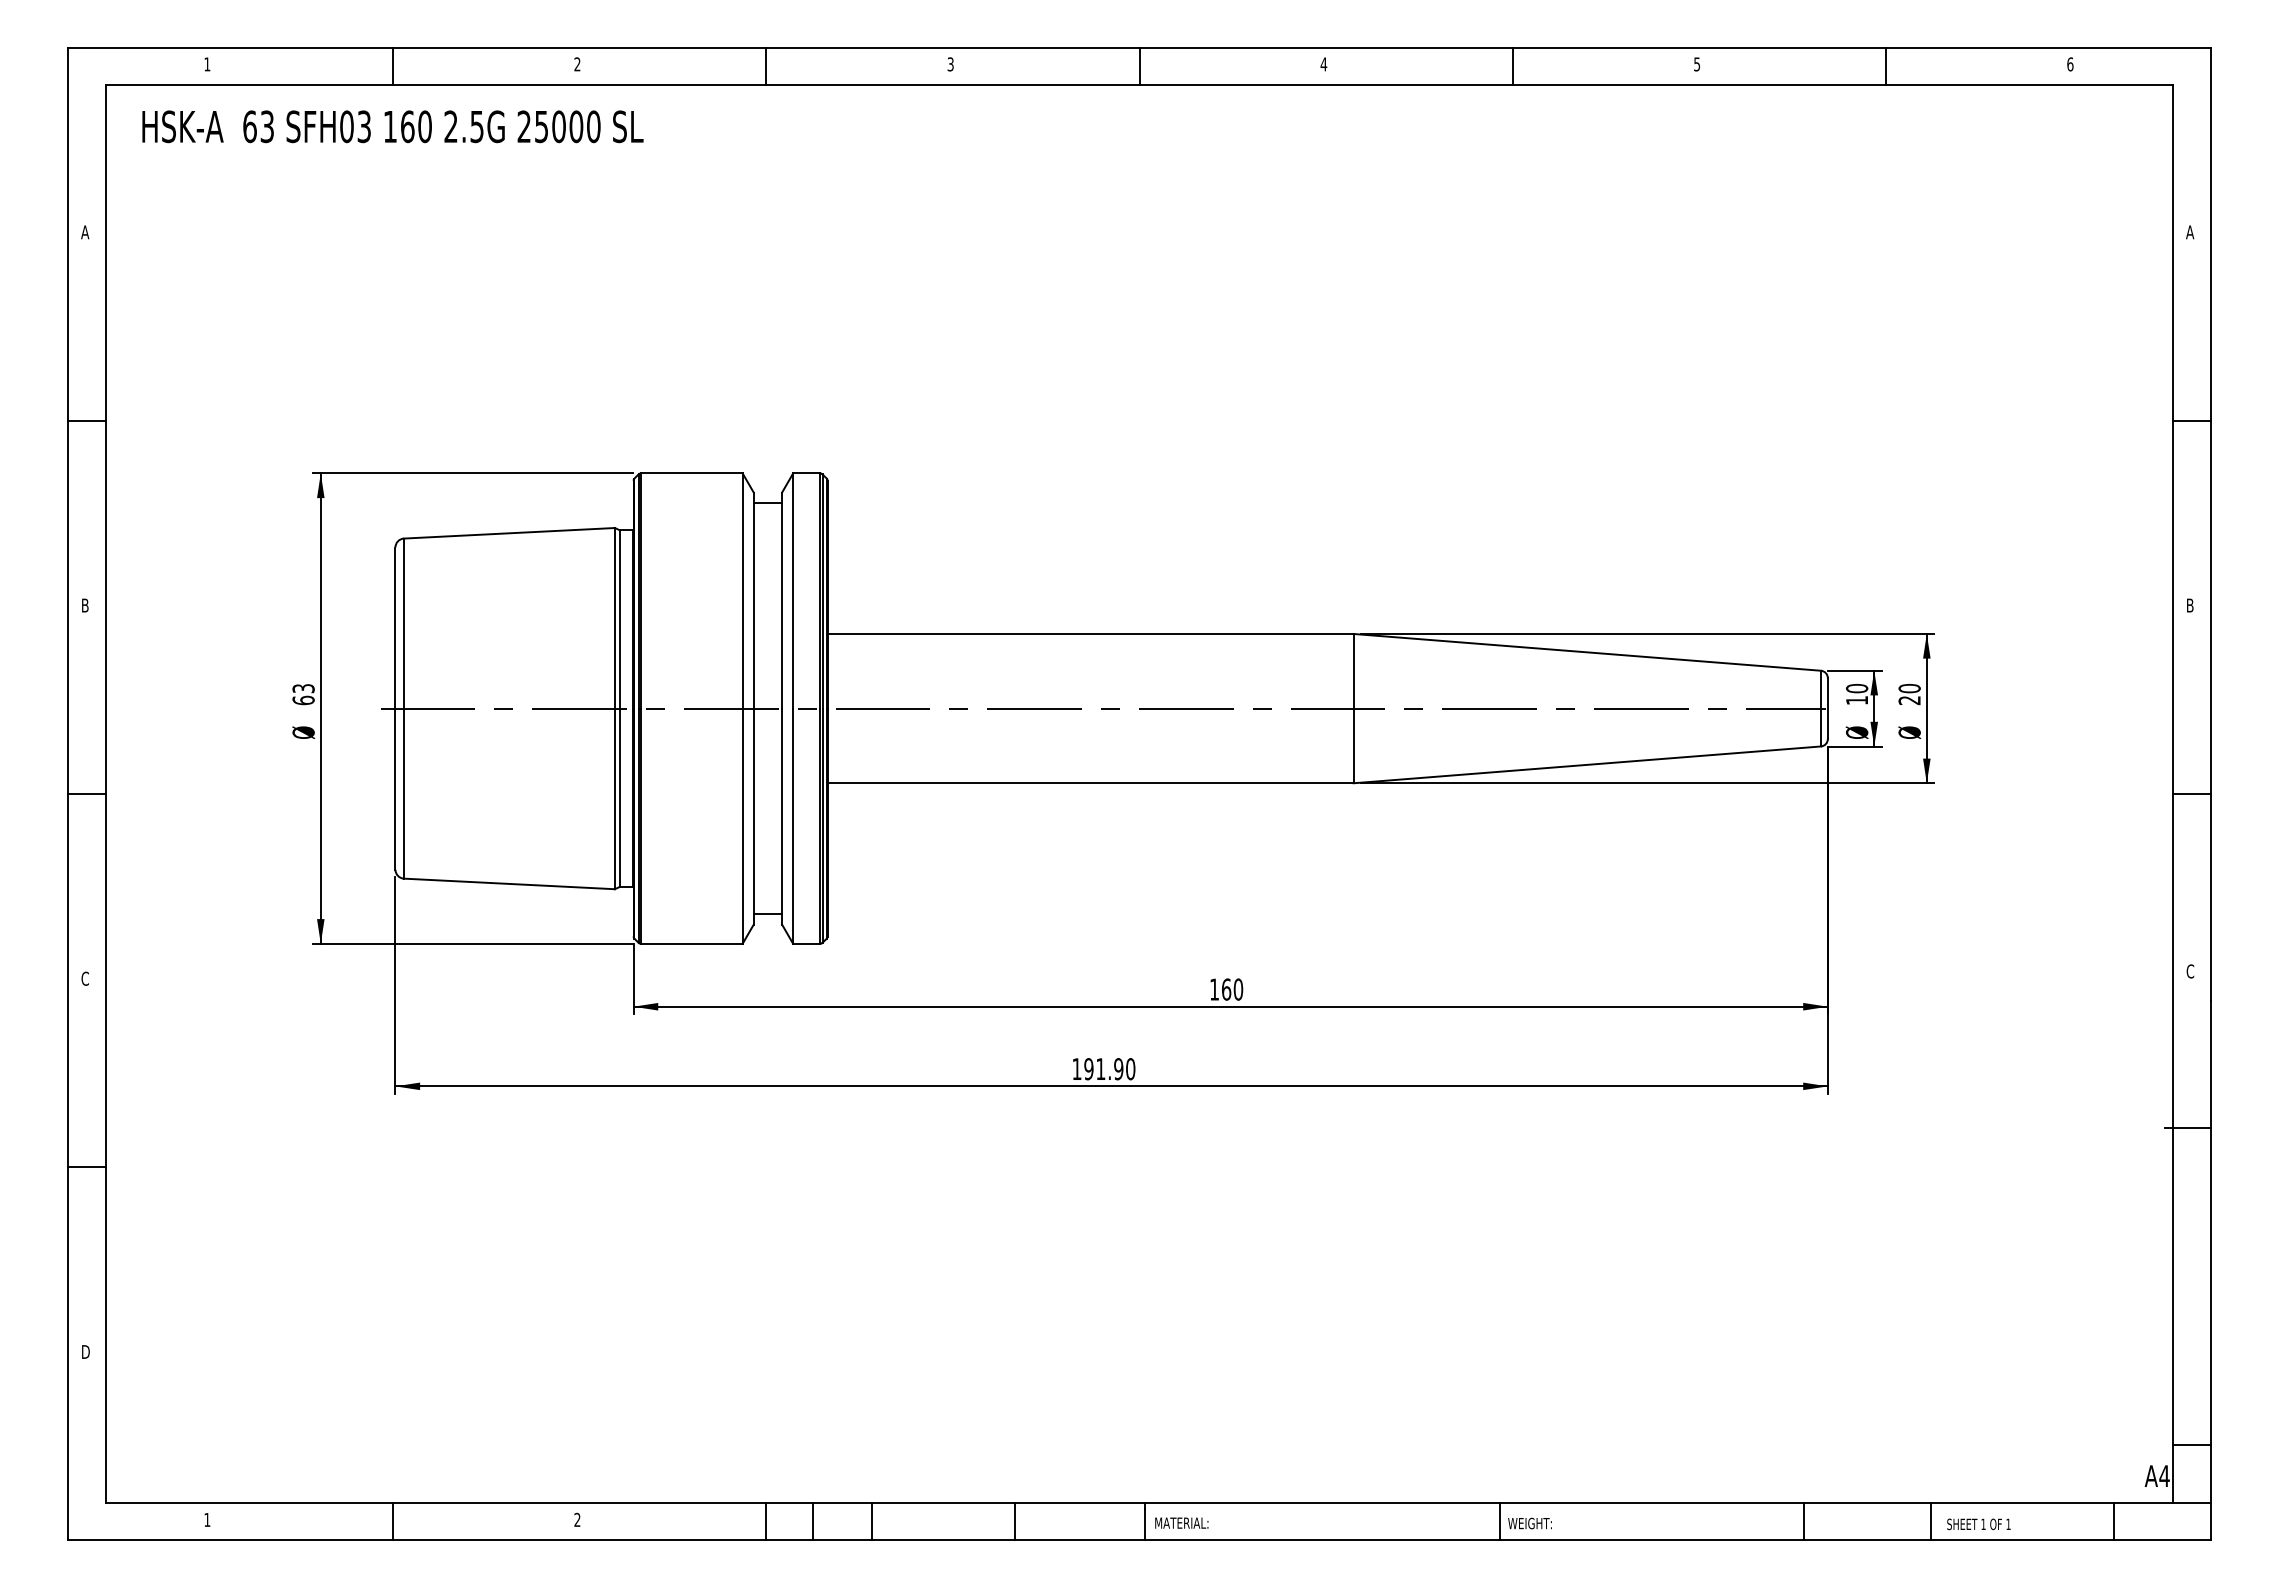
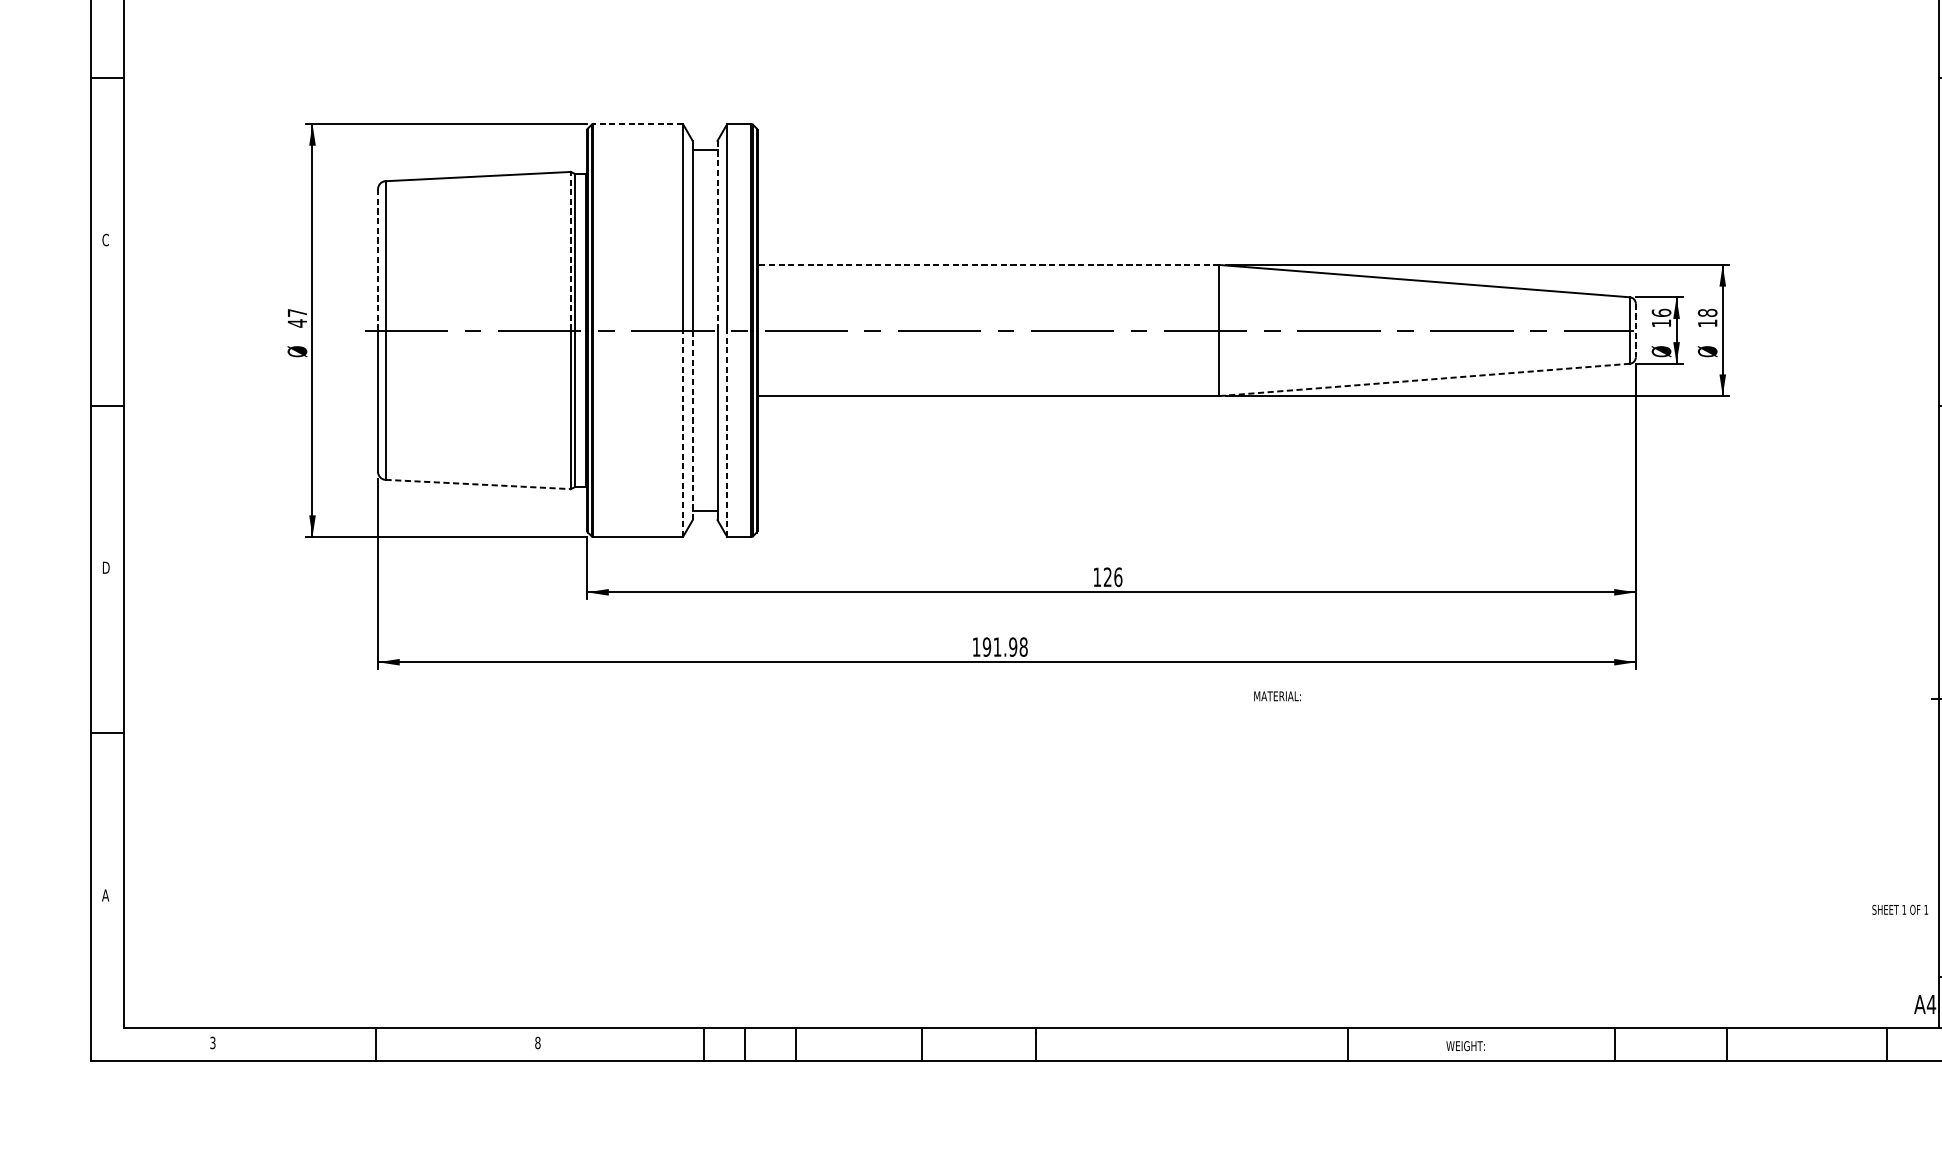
line: (691, 473) -> (638, 124), solid -> dashed
line: (782, 600) -> (717, 235), solid -> dashed
text: (84, 605) -> (105, 239), B -> C
line: (614, 617) -> (570, 250), solid -> dashed
line: (395, 628) -> (378, 260), solid -> dashed
line: (1090, 633) -> (988, 264), solid -> dashed
text: (1857, 688) -> (1661, 312), 10 -> 16
text: (303, 694) -> (297, 318), 63 -> 47
text: (1909, 694) -> (1707, 318), 20 -> 18
line: (1827, 709) -> (1635, 331), solid -> dashed
line: (1587, 764) -> (1424, 379), solid -> dashed
line: (753, 816) -> (692, 425), solid -> dashed
line: (742, 826) -> (682, 434), solid -> dashed
line: (793, 826) -> (727, 434), solid -> dashed
line: (509, 883) -> (478, 484), solid -> dashed
text: (85, 978) -> (105, 567), C -> D
text: (1232, 989) -> (1113, 577), 160 -> 126
text: (1130, 1069) -> (1023, 647), 191.90 -> 191.98
text: (85, 1351) -> (105, 895), D -> A
text: (207, 1519) -> (213, 1042), 1 -> 3
text: (577, 1520) -> (537, 1043), 2 -> 8
text: (1181, 1522) -> (1277, 695), moved
text: (1529, 1523) -> (1465, 1046), moved
text: (1978, 1524) -> (1899, 909), moved

